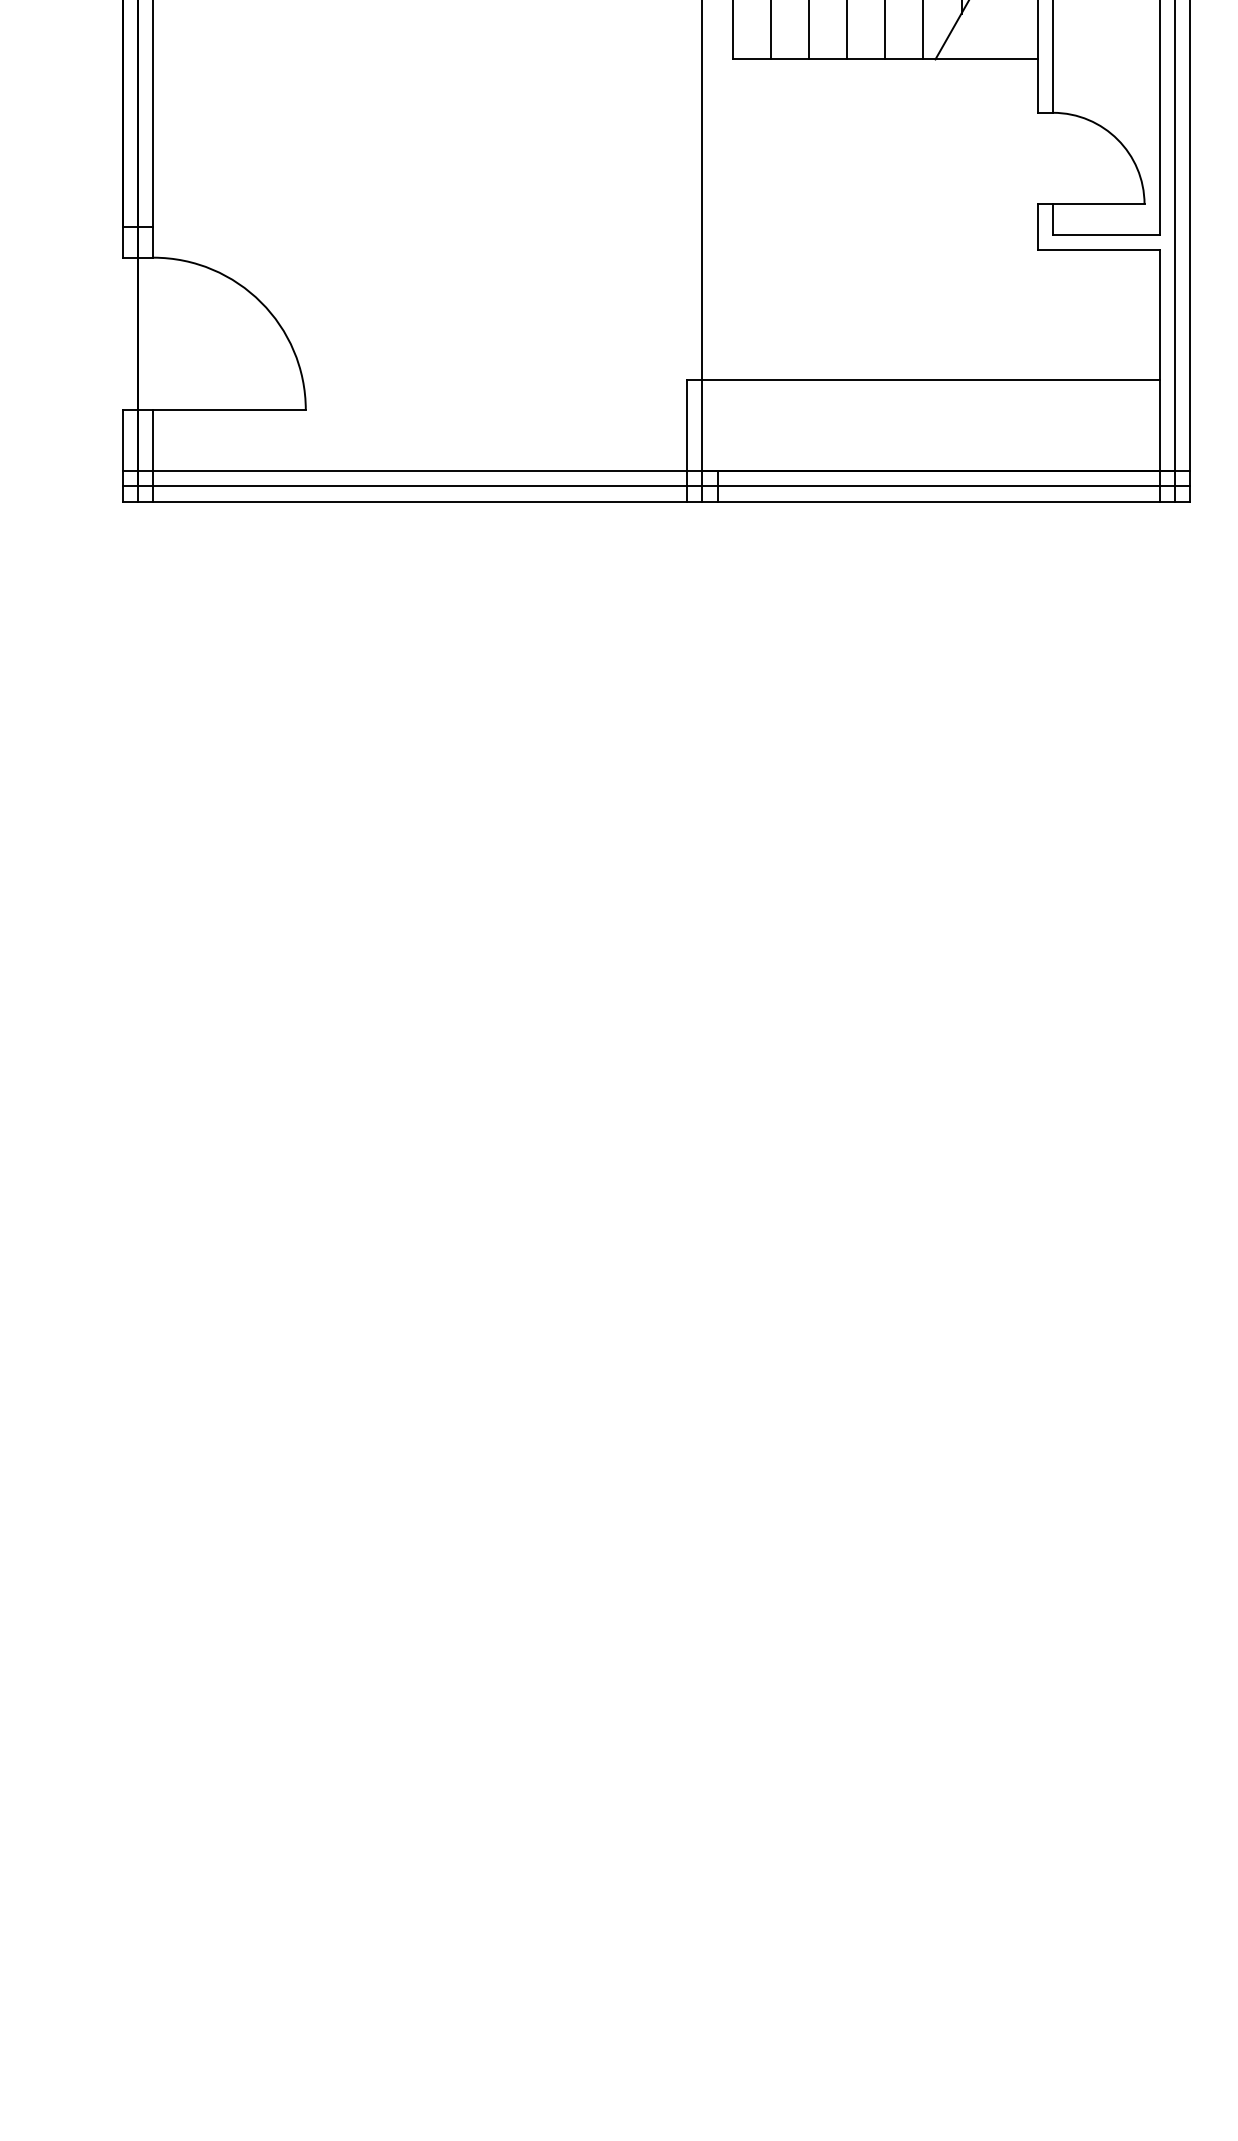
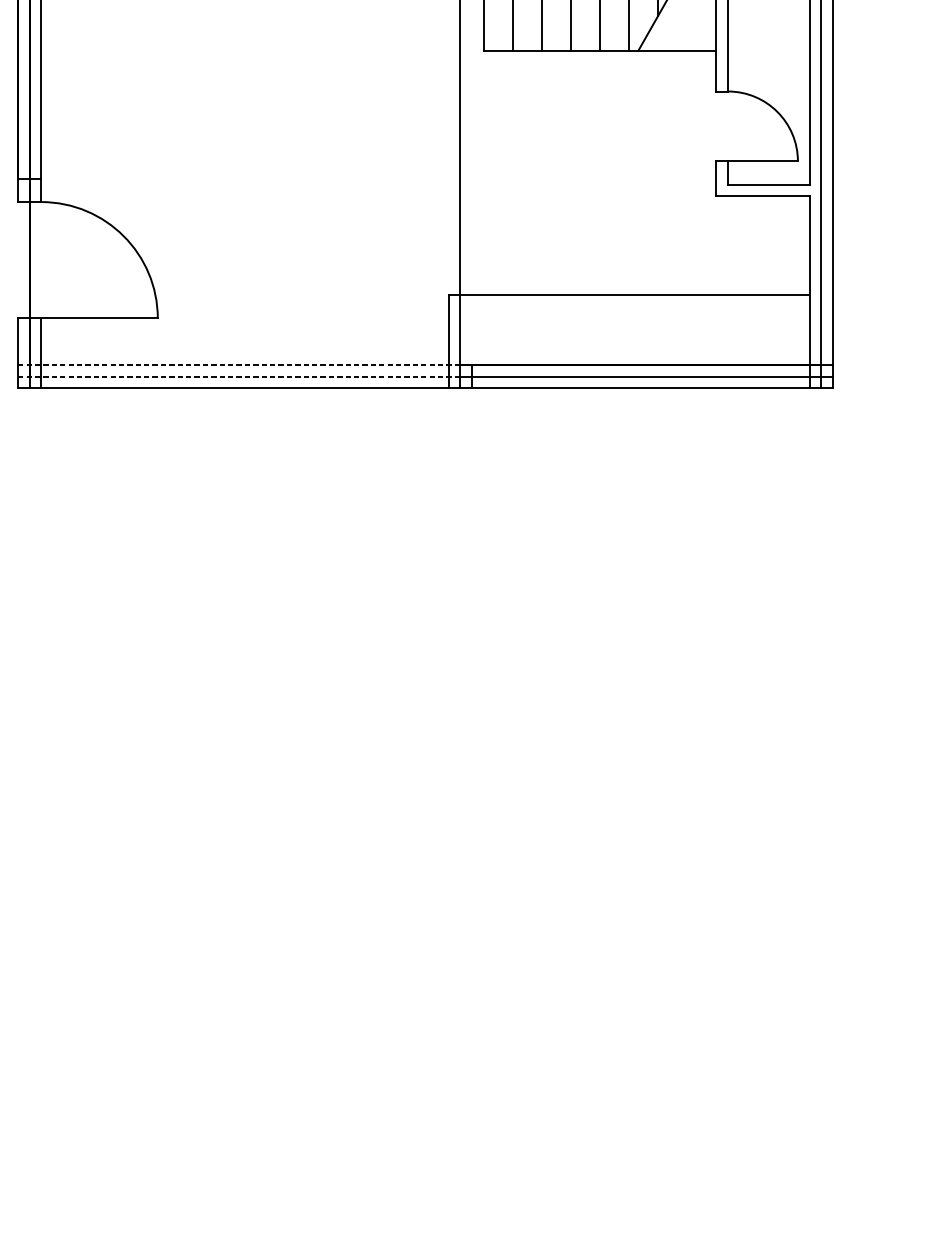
line: (412, 471) -> (239, 365), solid -> dashed
line: (412, 486) -> (239, 376), solid -> dashed

